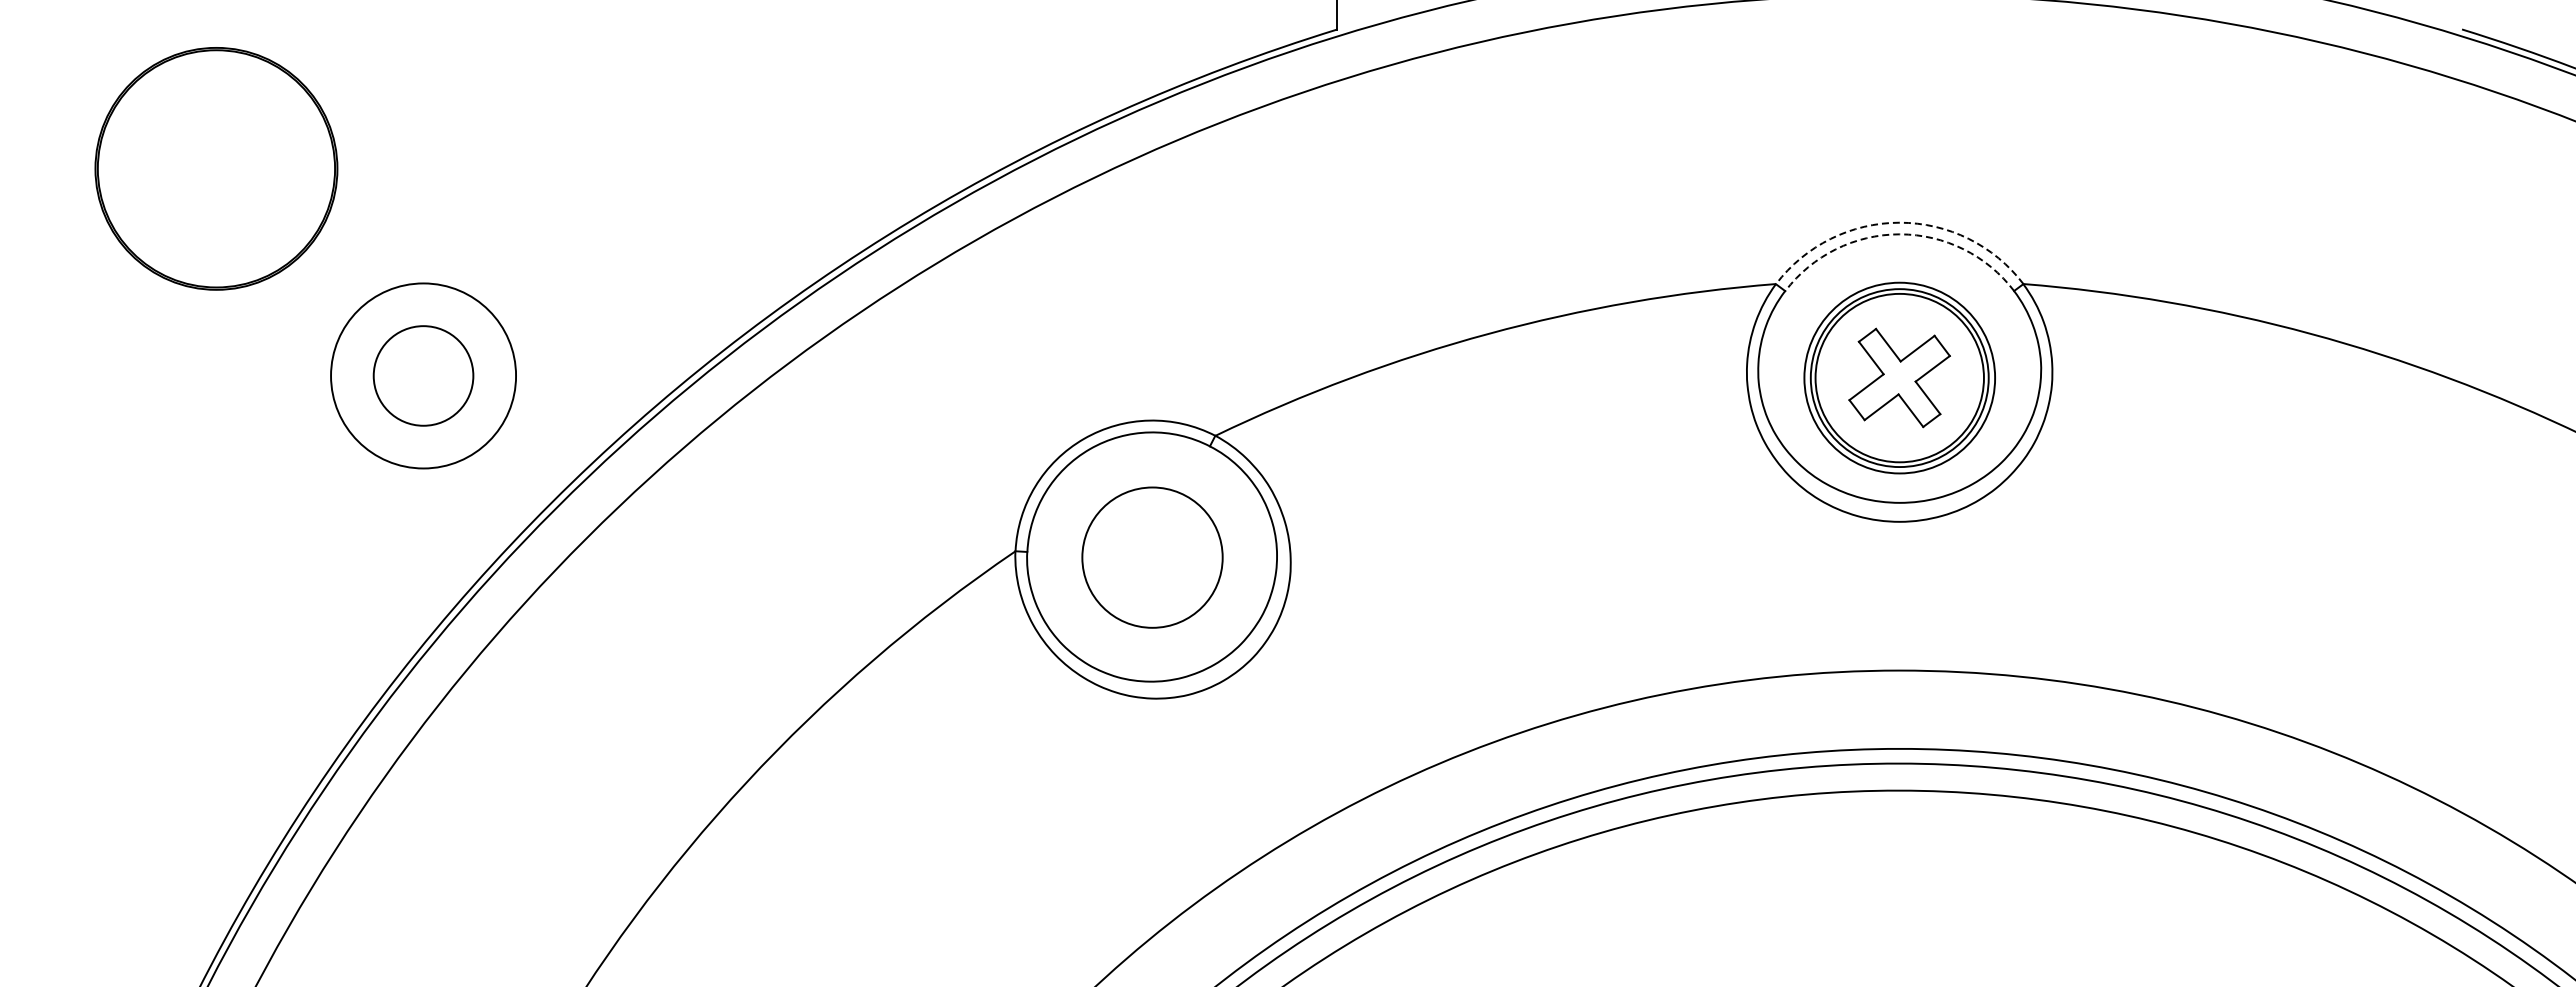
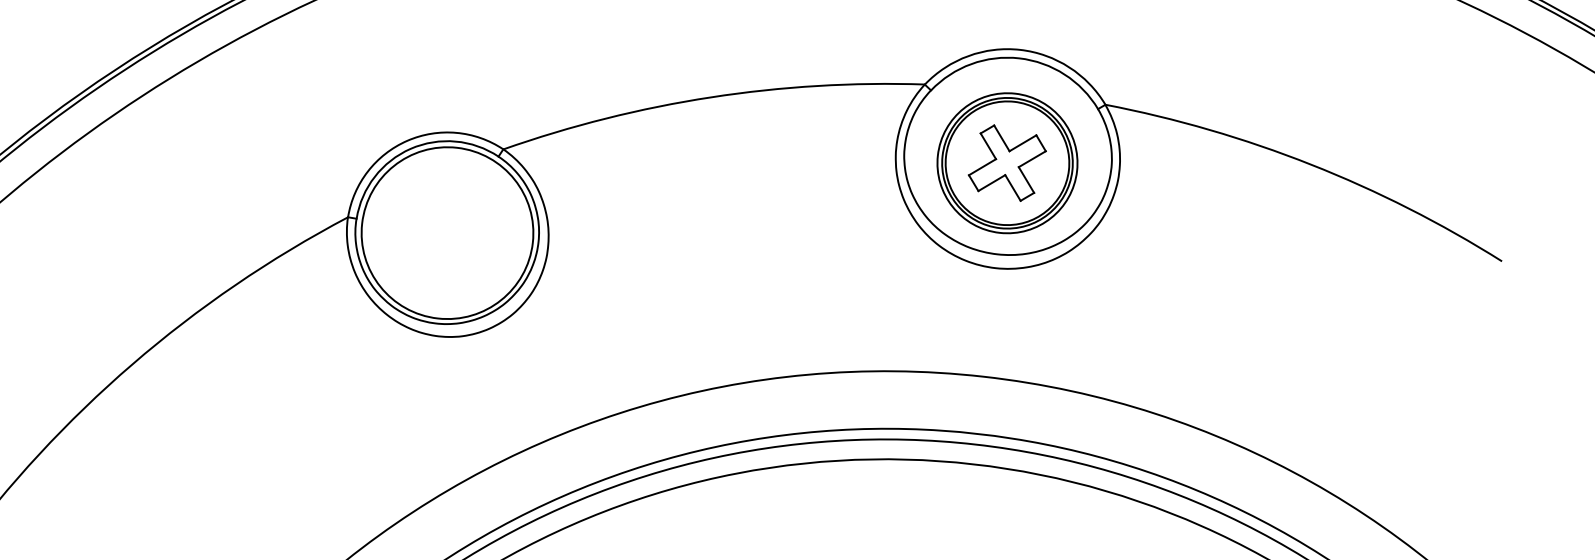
arc: (1899, 222) -> (1020, 49), dashed -> solid
arc: (1899, 234) -> (1019, 58), dashed -> solid
circle: (1152, 557) -> (447, 233), size x1.67

